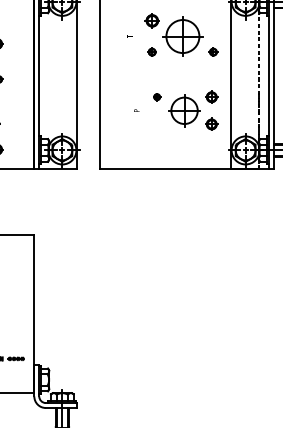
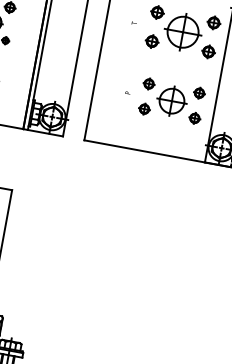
part: (213, 20) -> (214, 22), added
part: (151, 51) -> (151, 40), size x1.67
part: (213, 51) -> (208, 51), size x1.67
part: (156, 96) -> (148, 83), size x1.67
part: (156, 123) -> (143, 108), added

